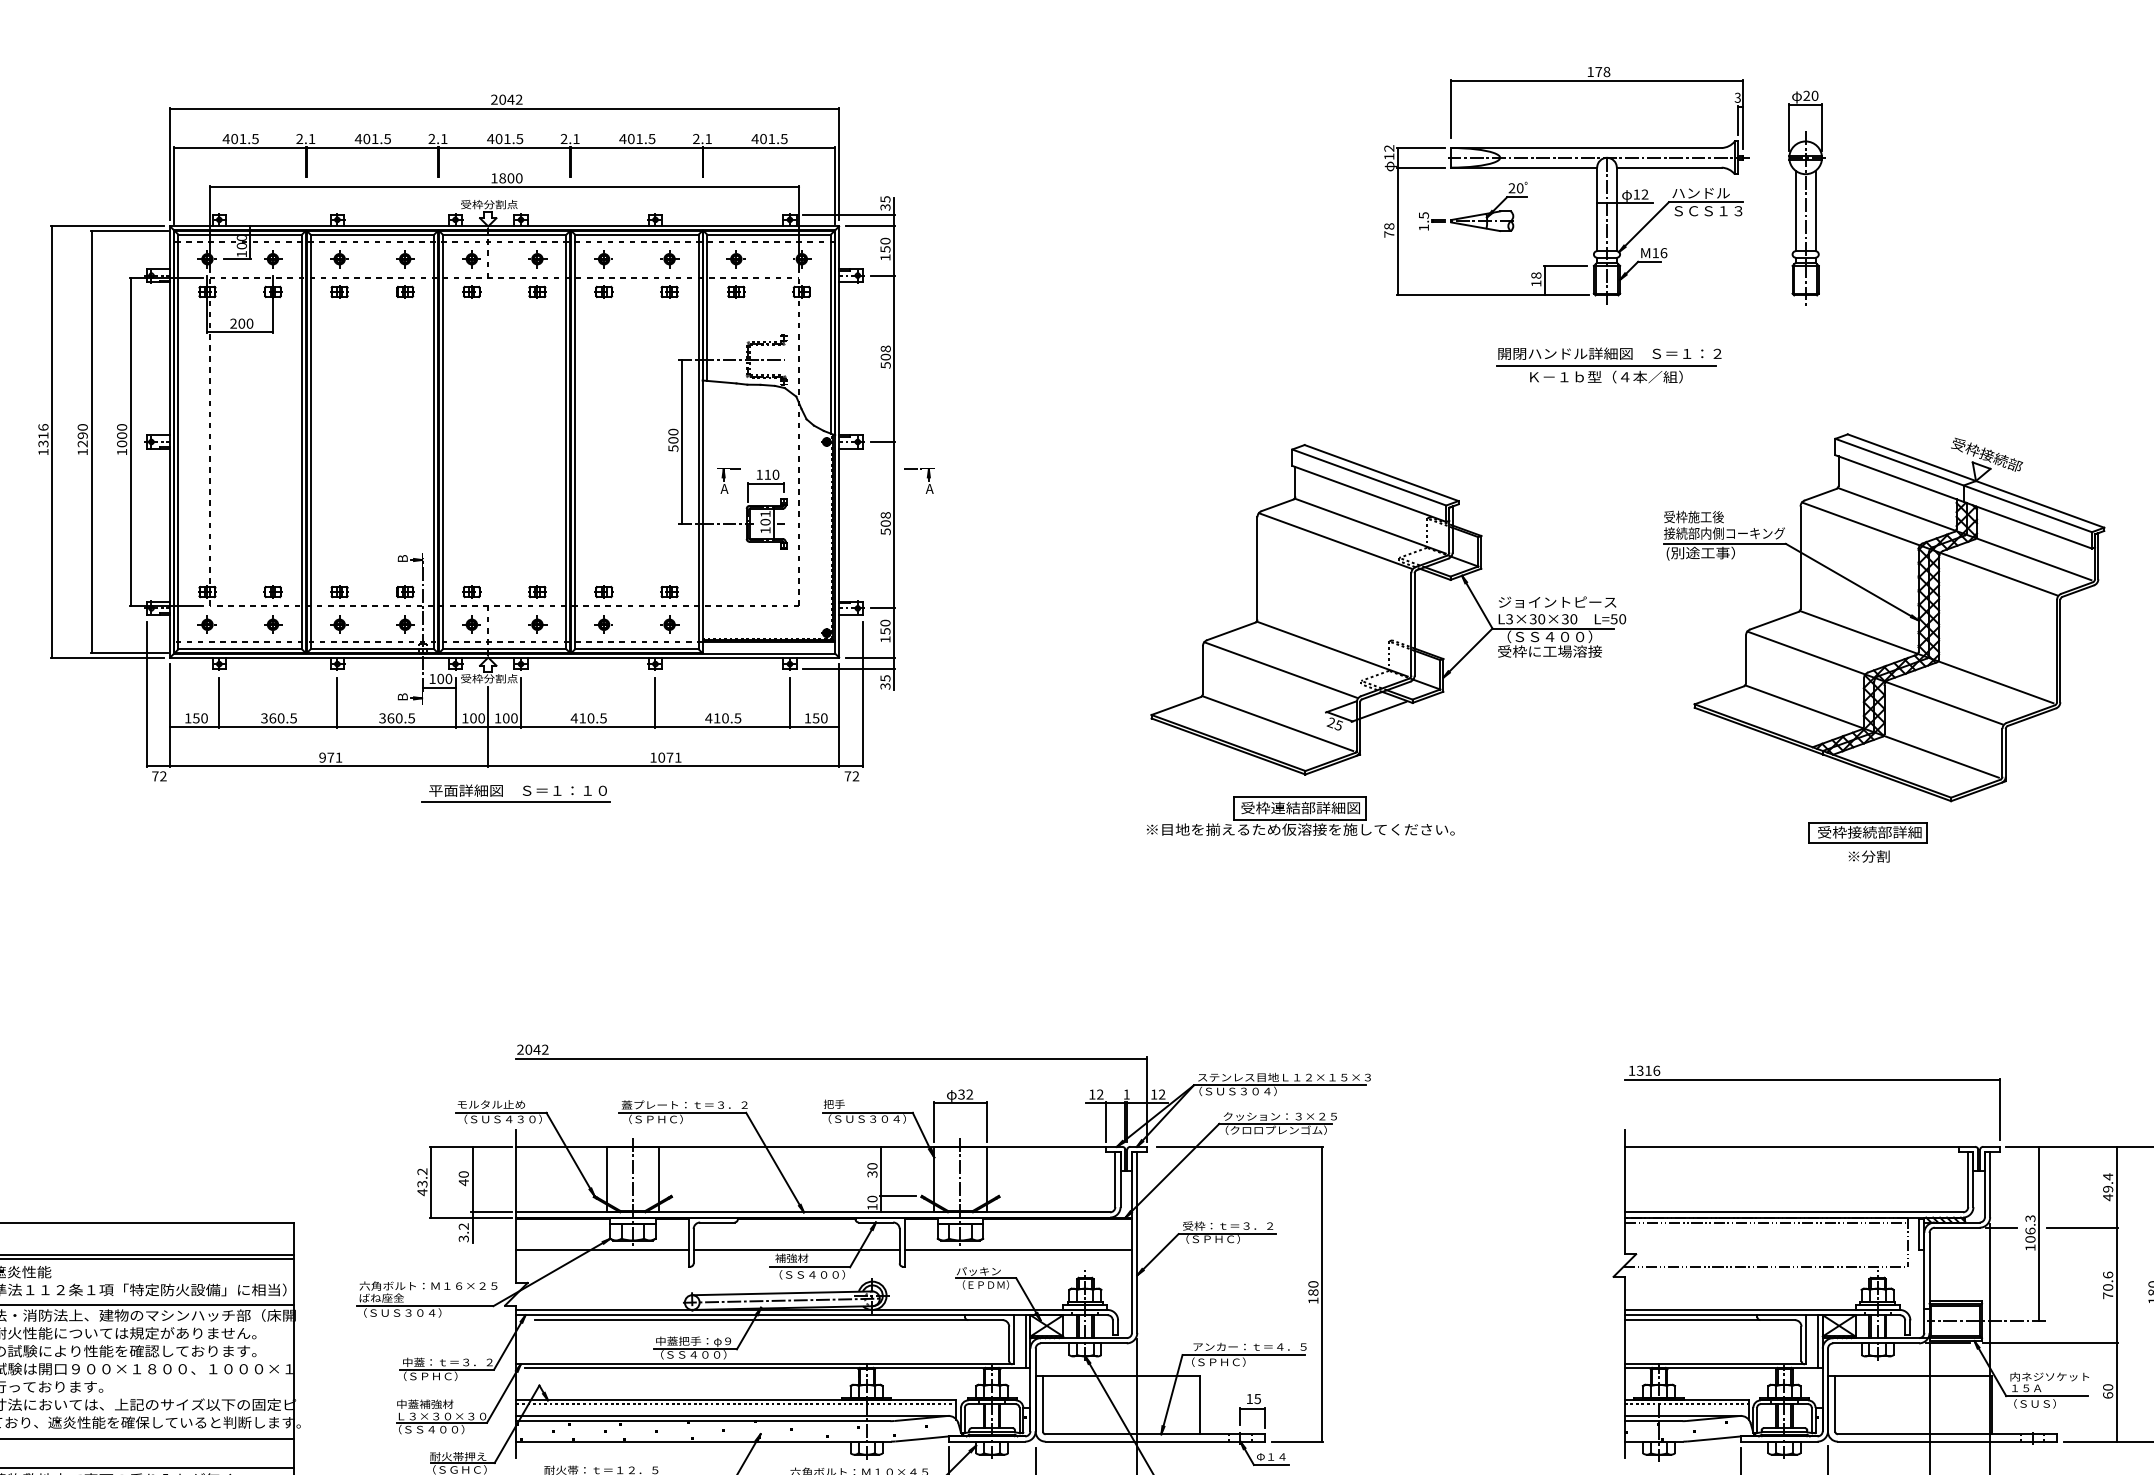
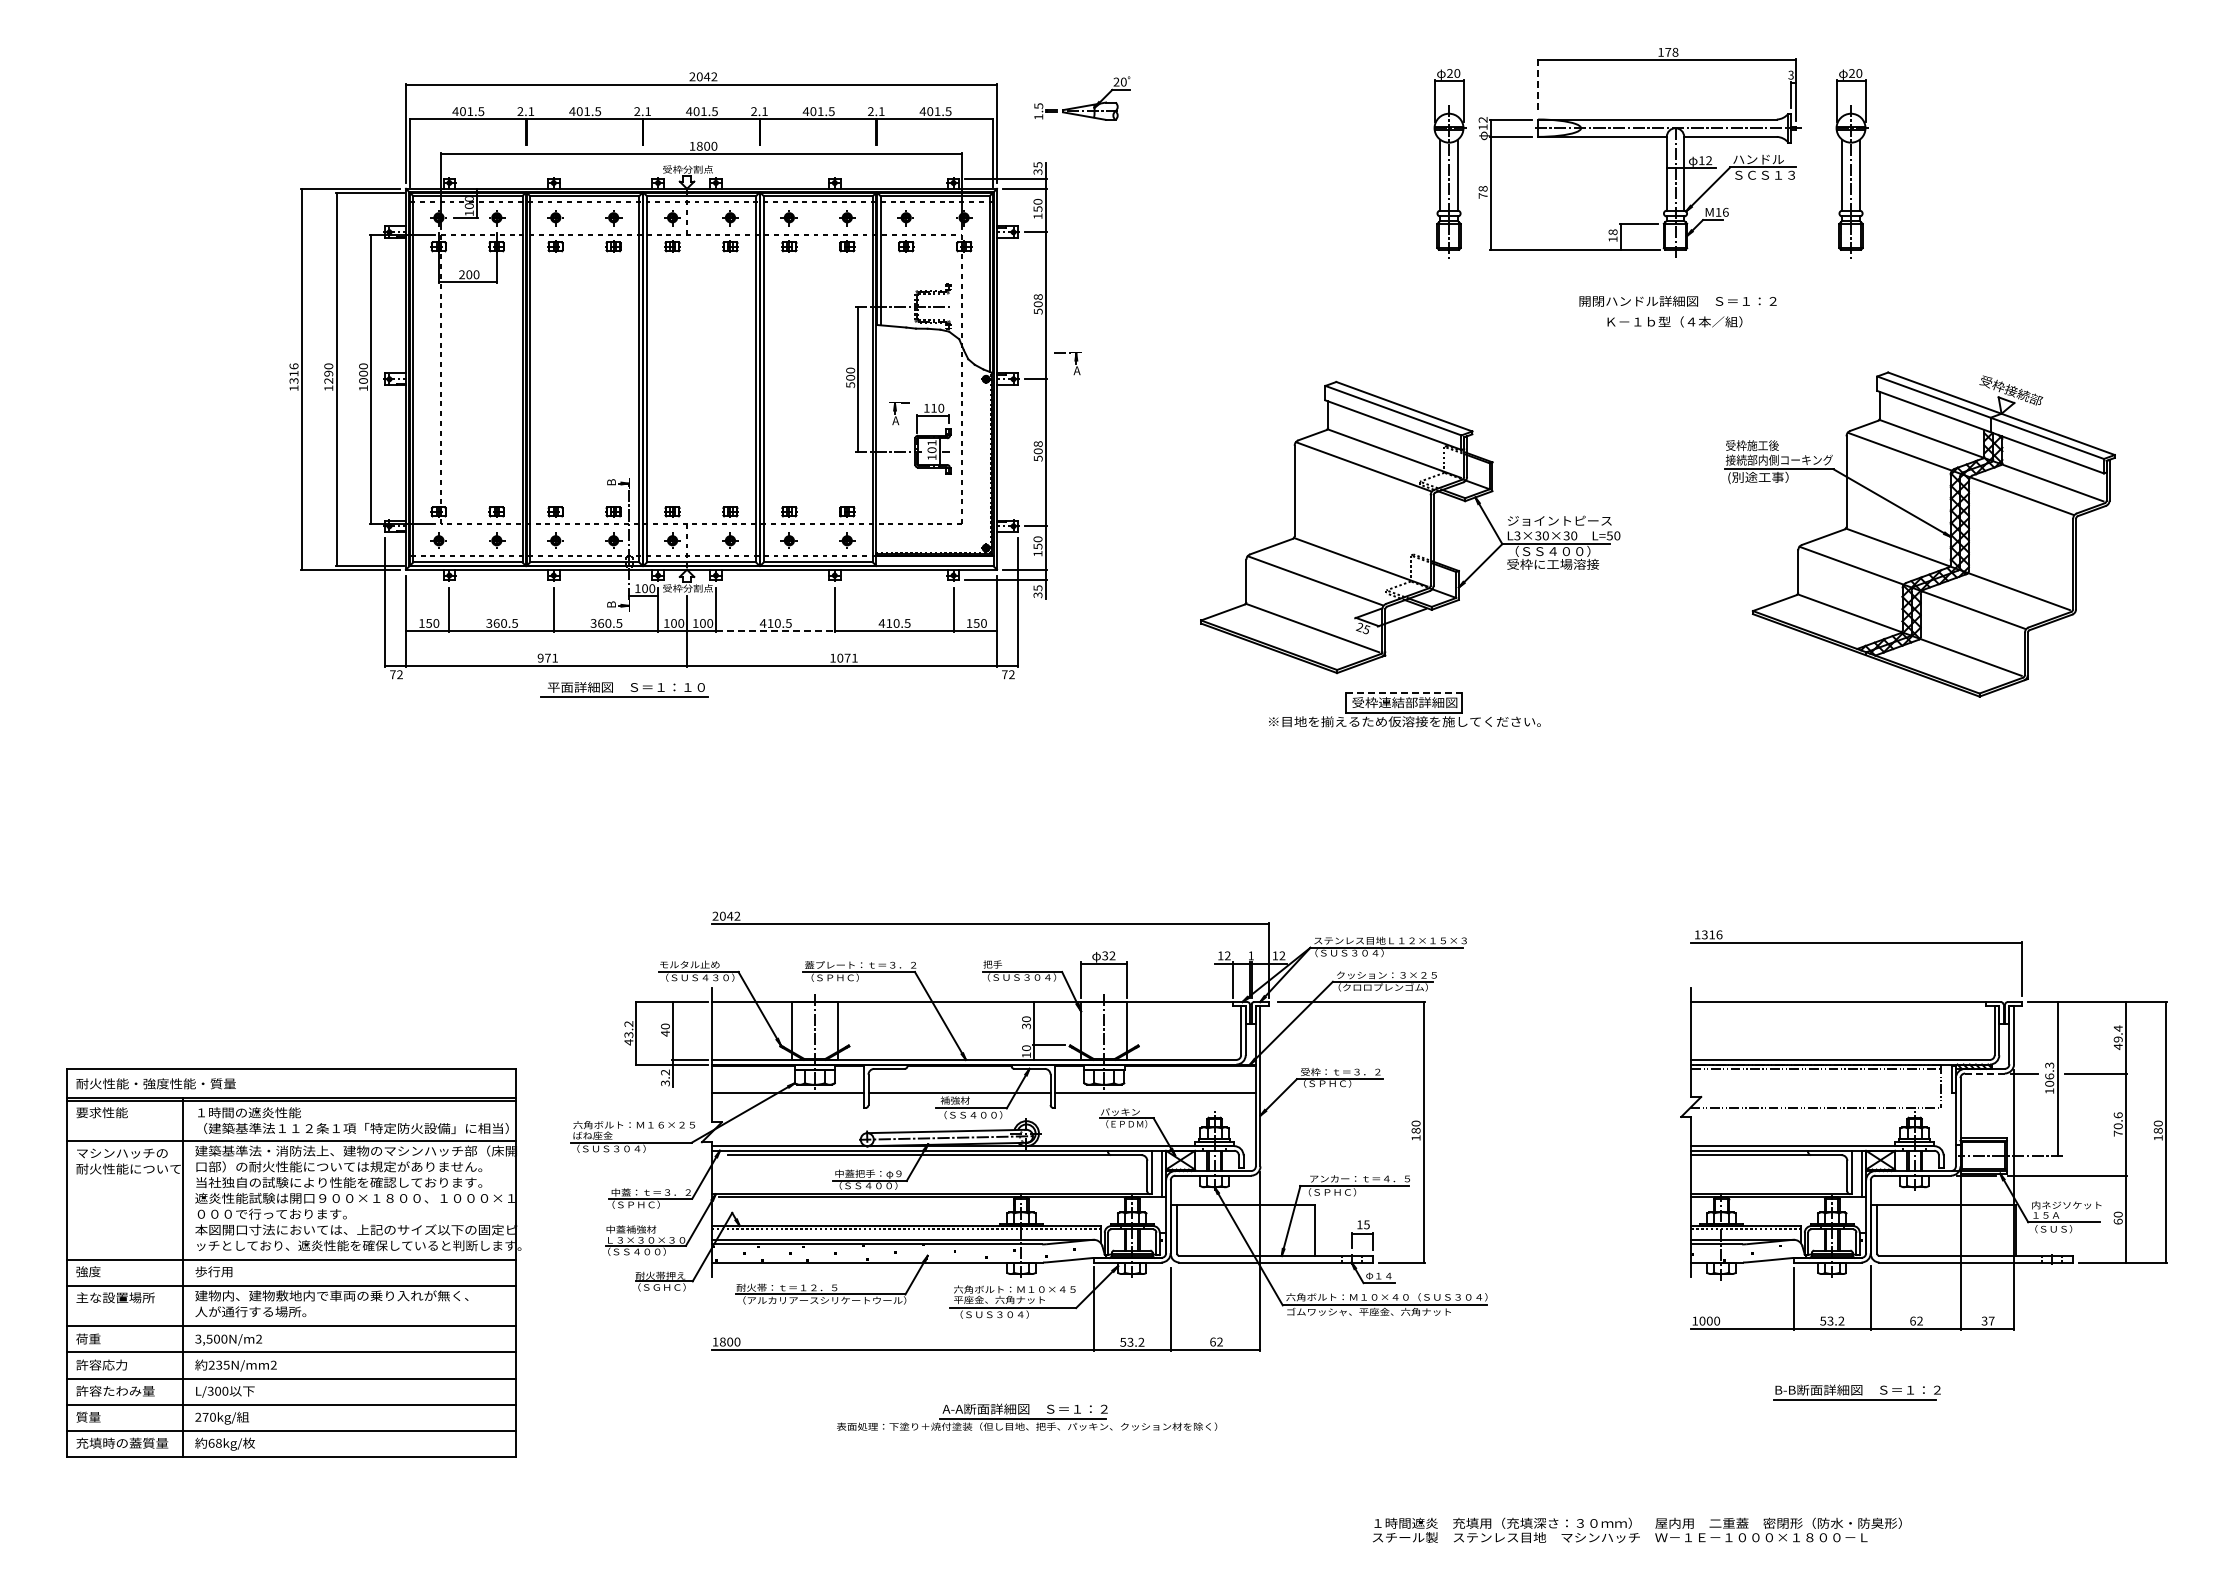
line: (1451, 108) -> (1538, 84), solid -> dashed
part: (1351, 197) -> (1449, 163), added
part: (1473, 214) -> (1082, 105), moved
line: (1606, 365) -> (1675, 311), removed
part: (926, 478) -> (1074, 361), moved
part: (1388, 609) -> (1410, 527), moved
line: (588, 727) -> (775, 631), solid -> dashed
part: (522, 794) -> (630, 690), moved
line: (1300, 796) -> (1404, 692), solid -> dashed
part: (1867, 841) -> (1905, 732), removed
line: (1956, 1227) -> (1984, 1073), solid -> dashed

